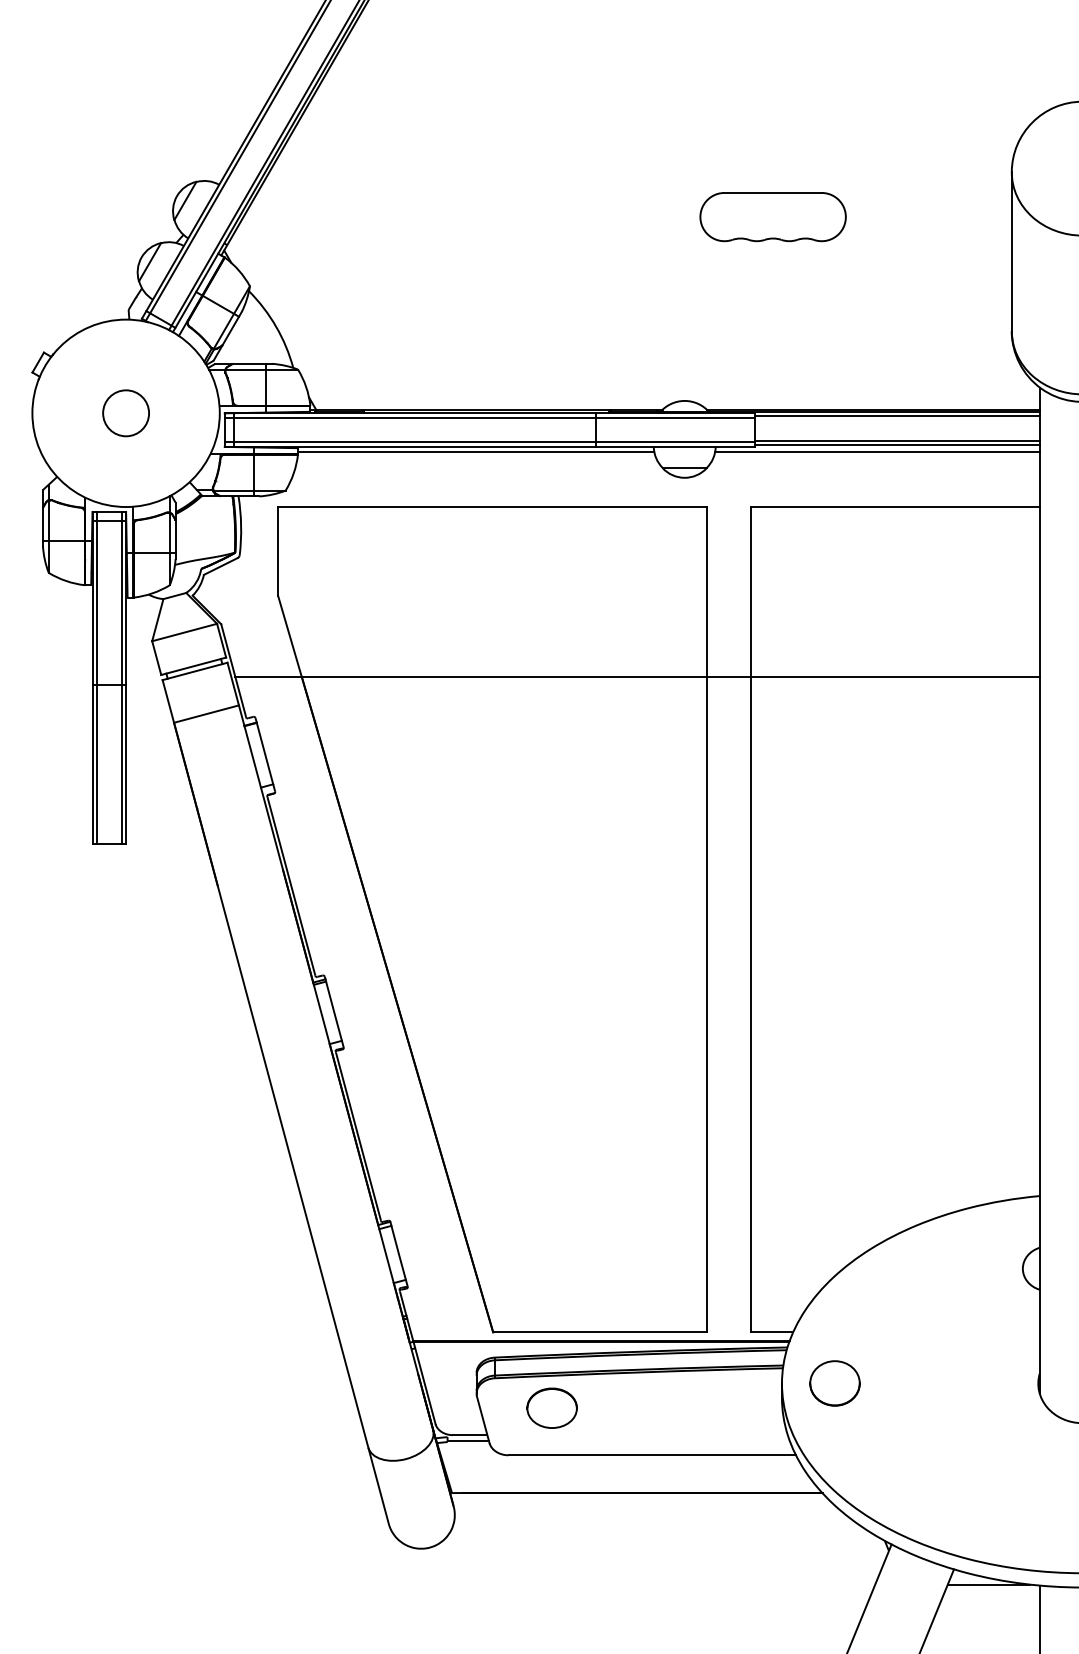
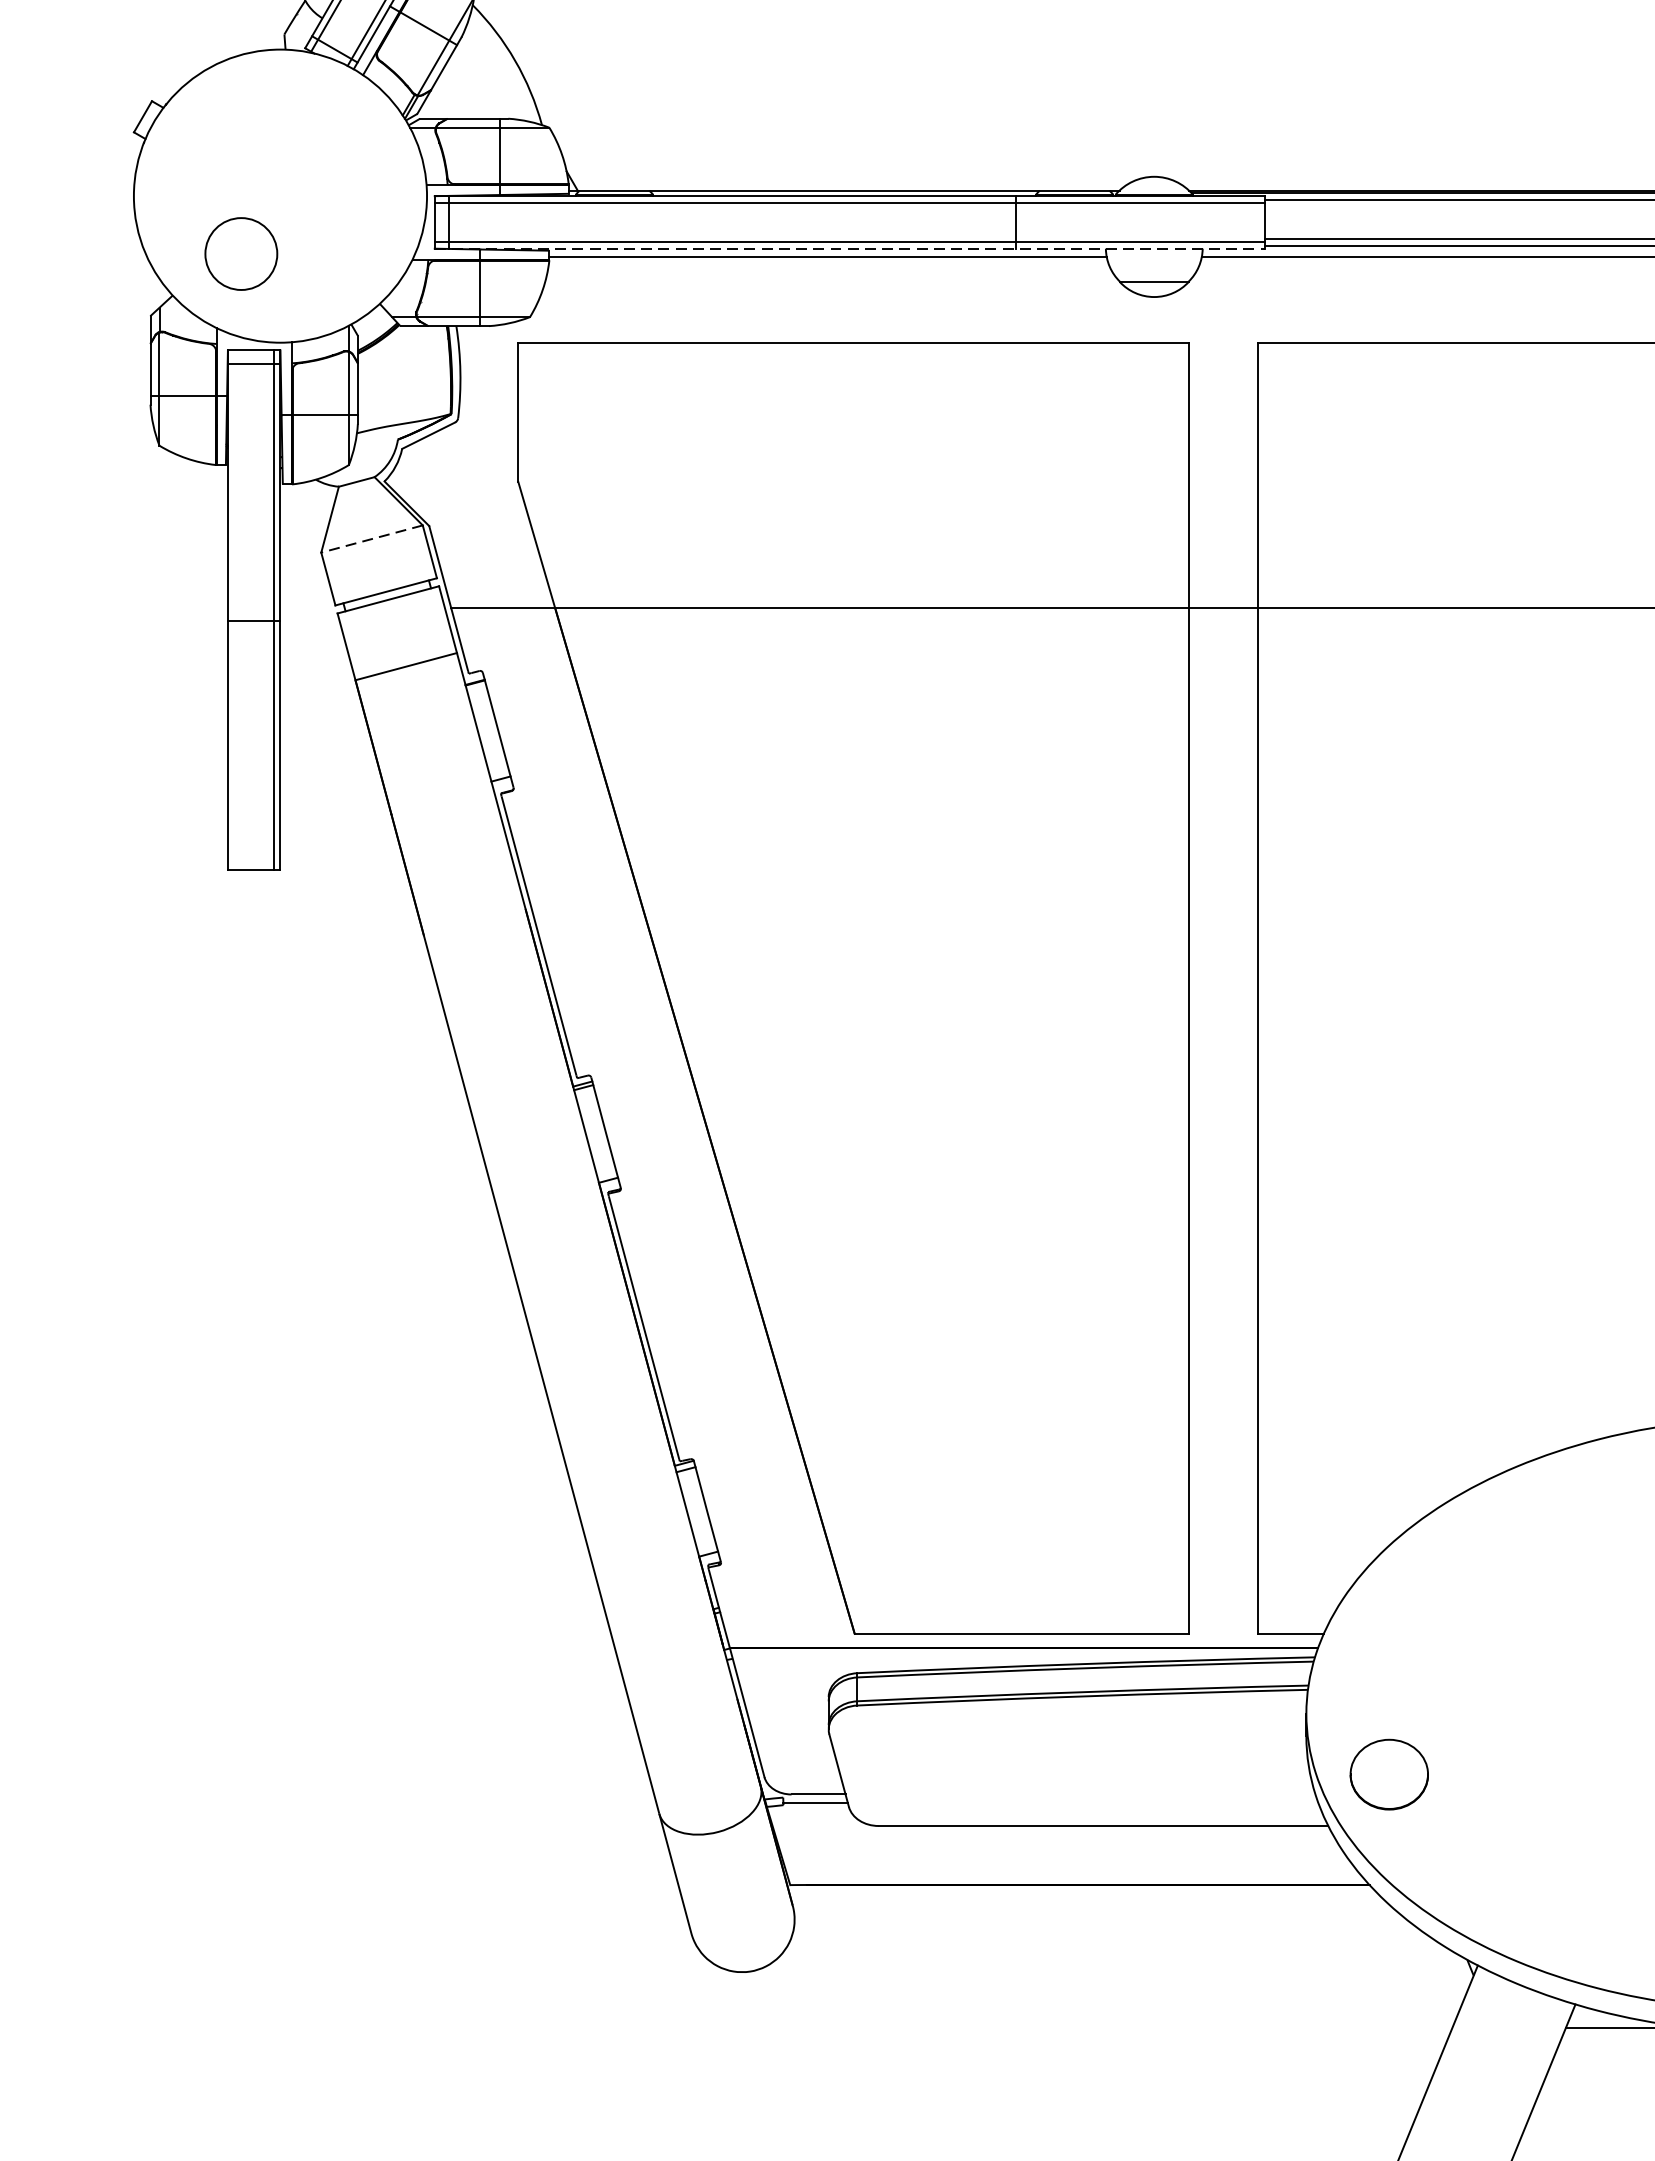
circle: (125, 413) -> (240, 254), moved
line: (490, 446) -> (850, 248), solid -> dashed
line: (184, 632) -> (371, 538), solid -> dashed
line: (96, 677) -> (234, 609), removed
part: (834, 1383) -> (1388, 1774), moved
part: (551, 1407) -> (945, 1751), removed

